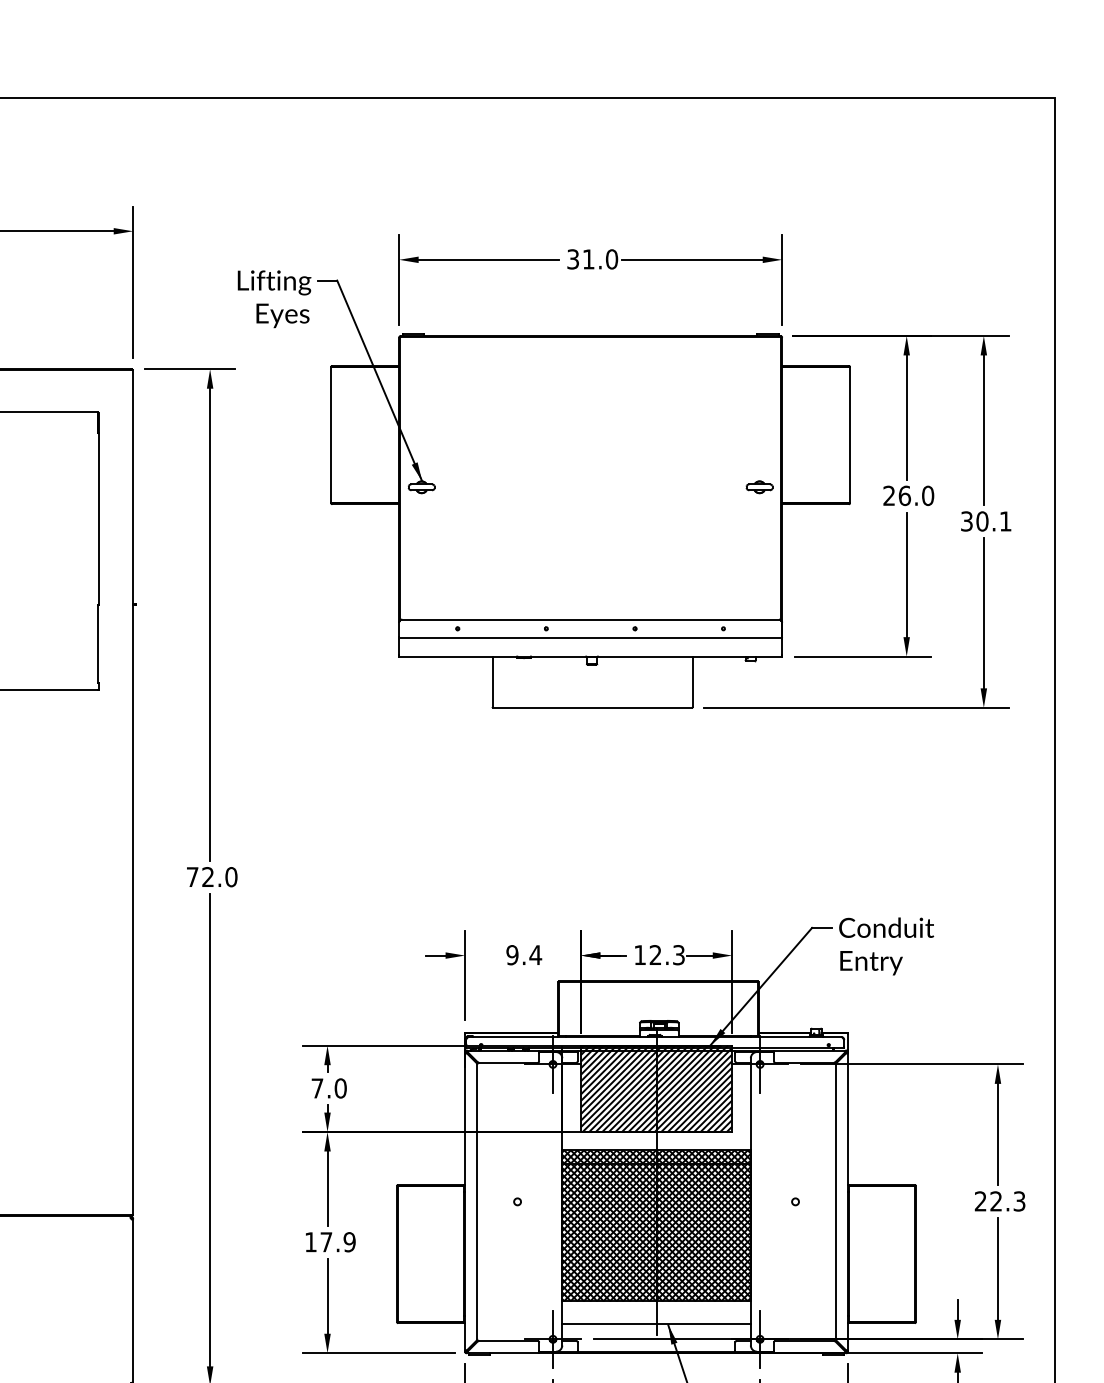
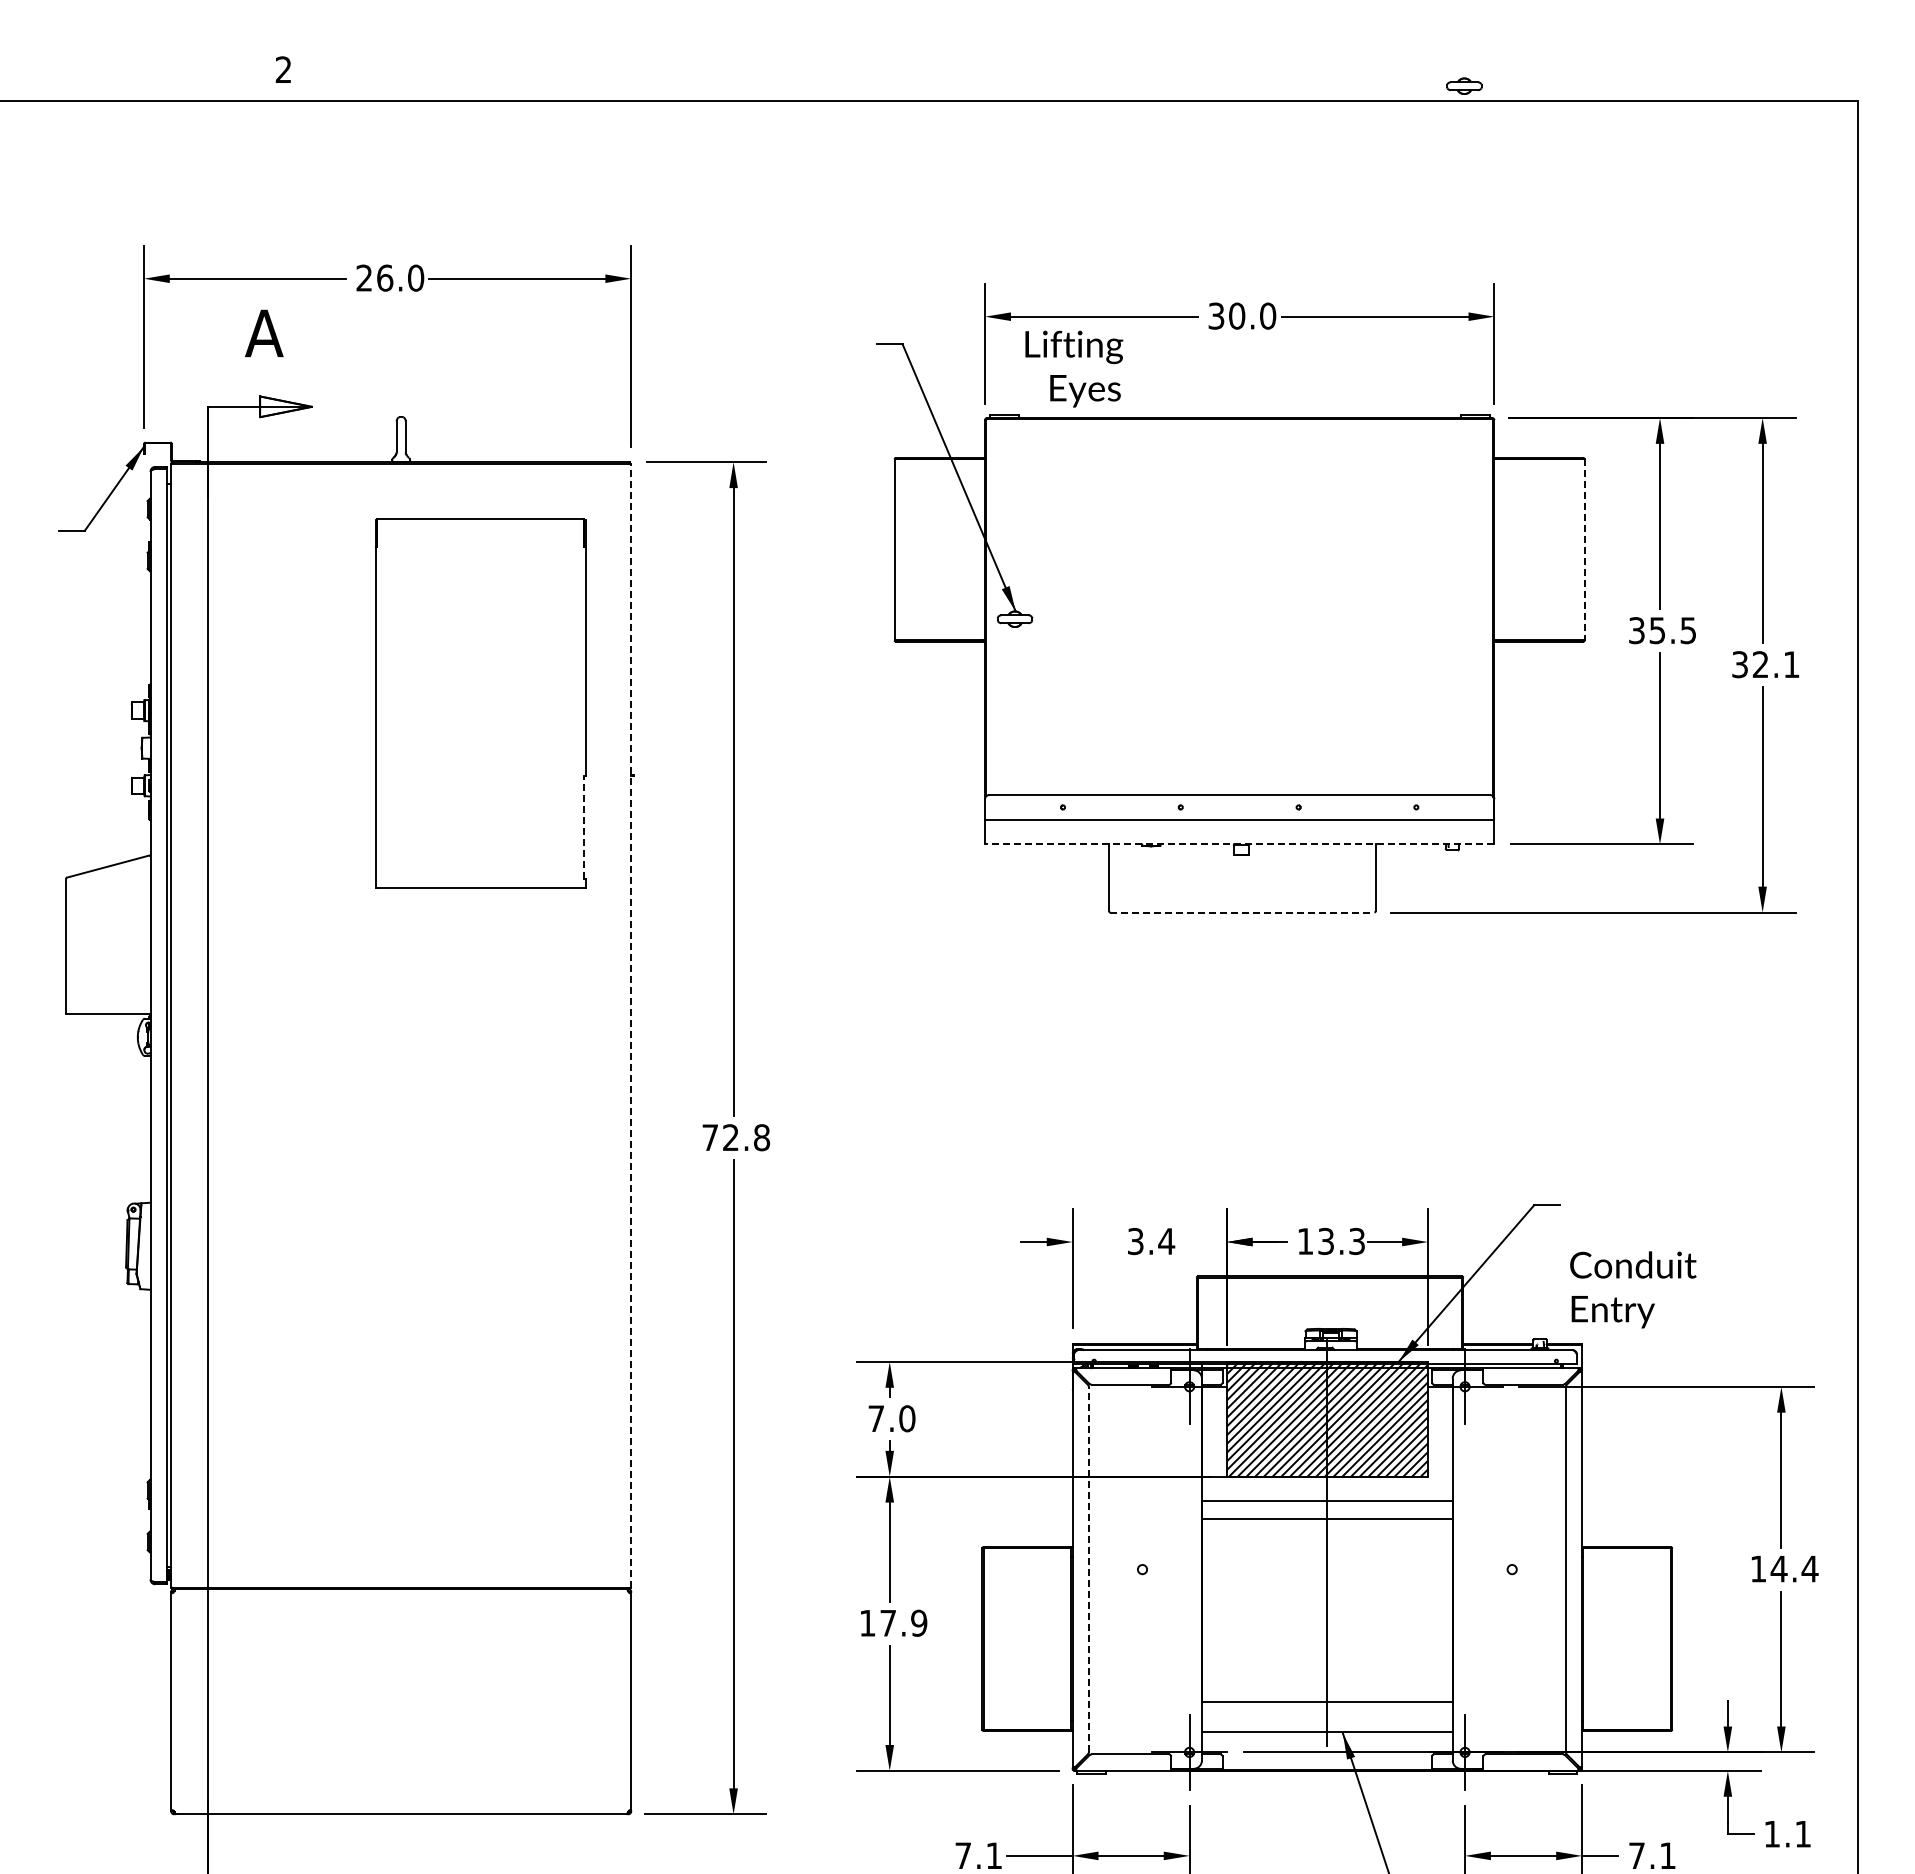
text: (589, 258) -> (1237, 315), 31.0 -> 30.0
text: (274, 298) -> (1074, 368), moved
line: (849, 434) -> (1584, 549), solid -> dashed
part: (759, 486) -> (1464, 85), moved
text: (908, 495) -> (1662, 630), 26.0 -> 35.5
text: (982, 521) -> (1760, 664), 30.1 -> 32.1
line: (98, 643) -> (584, 827), solid -> dashed
line: (590, 656) -> (1239, 844), solid -> dashed
line: (592, 707) -> (1242, 912), solid -> dashed
line: (133, 792) -> (631, 1025), solid -> dashed
text: (231, 876) -> (761, 1137), 72.0 -> 72.8
text: (886, 946) -> (1633, 1289), moved
text: (512, 955) -> (1135, 1241), 9.4 -> 3.4
text: (655, 955) -> (1325, 1241), 12.3 -> 13.3
line: (477, 1201) -> (1089, 1569), solid -> dashed
text: (1000, 1201) -> (1784, 1568), 22.3 -> 14.4
hatch: (655, 1225) -> (1326, 1600), removed

